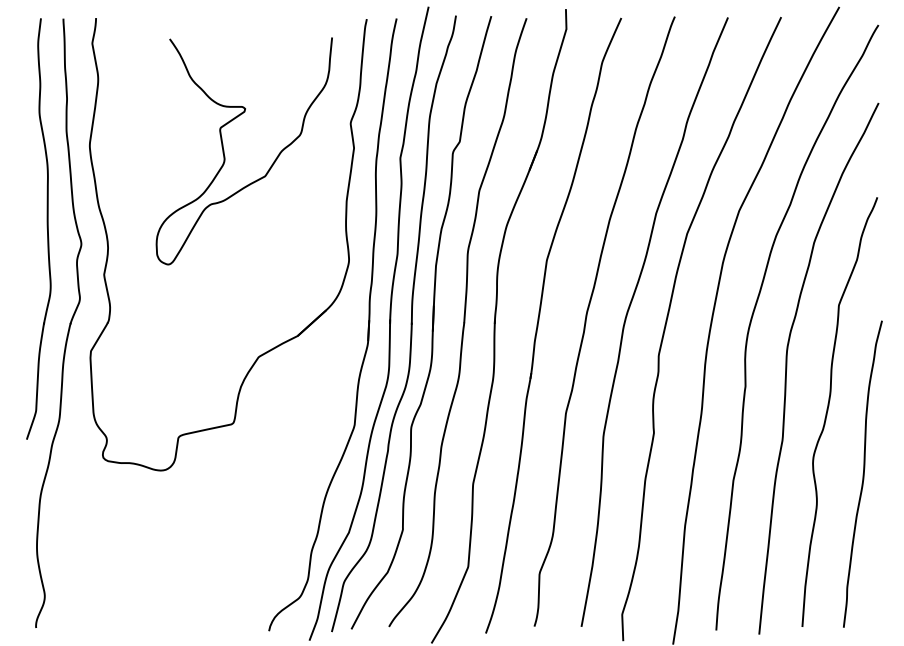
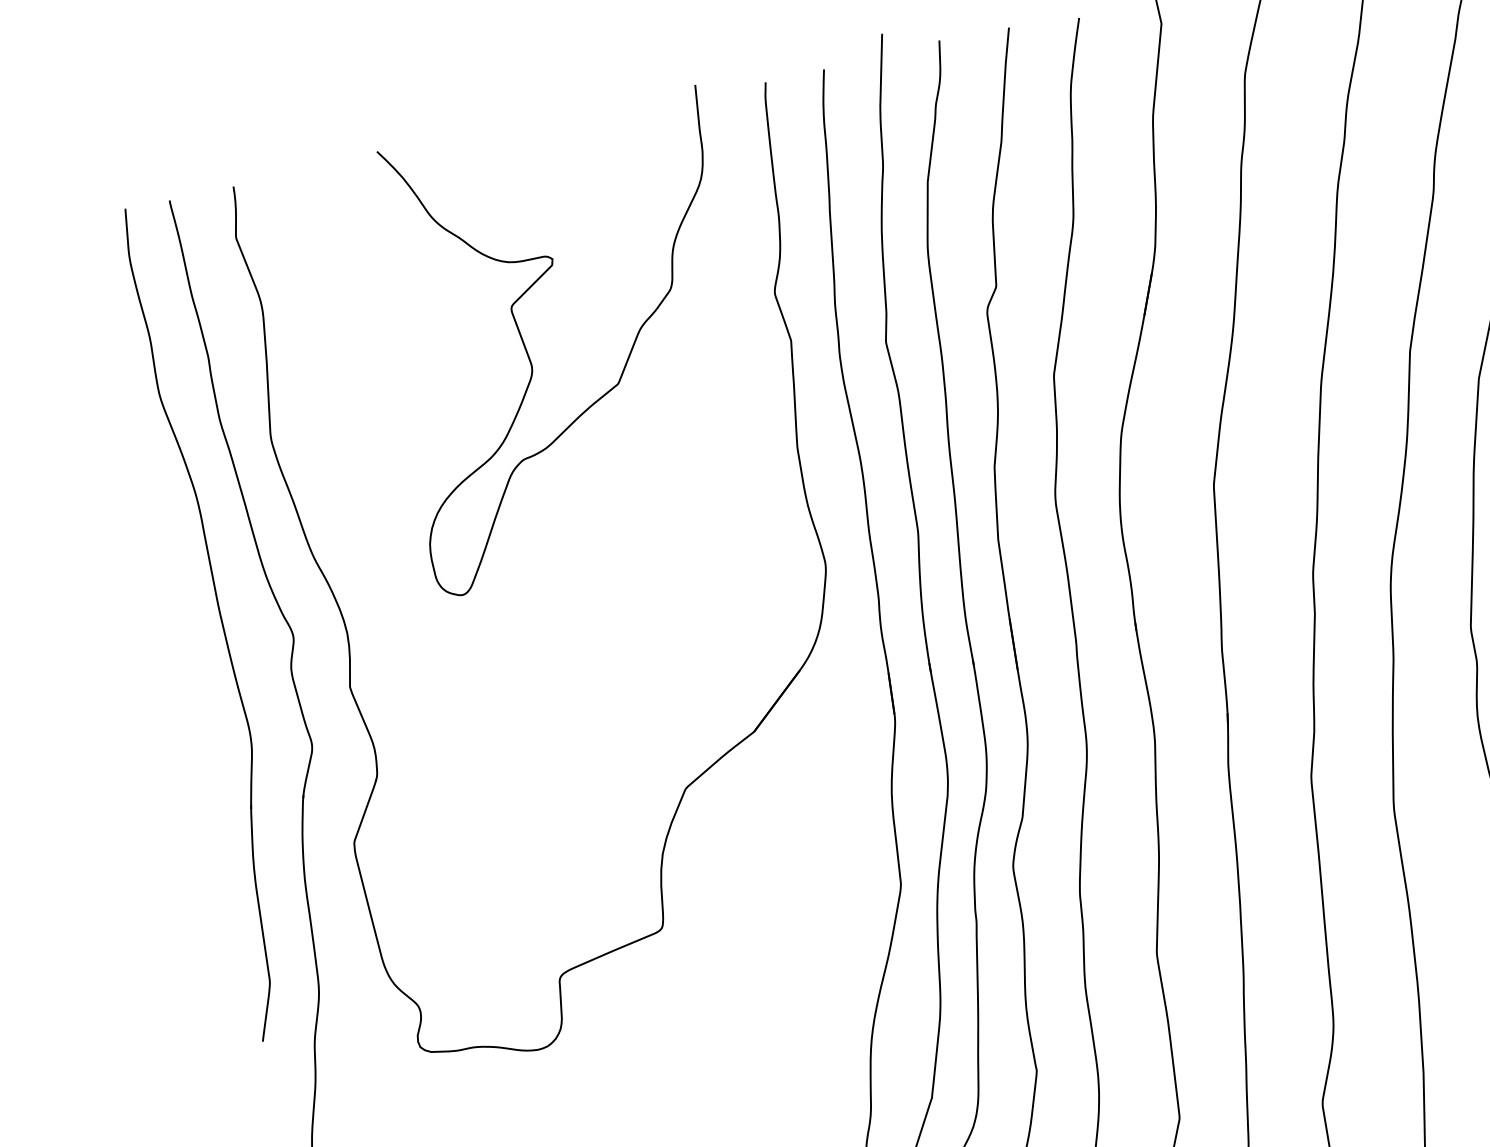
curve: (225, 156) -> (532, 360), moved

